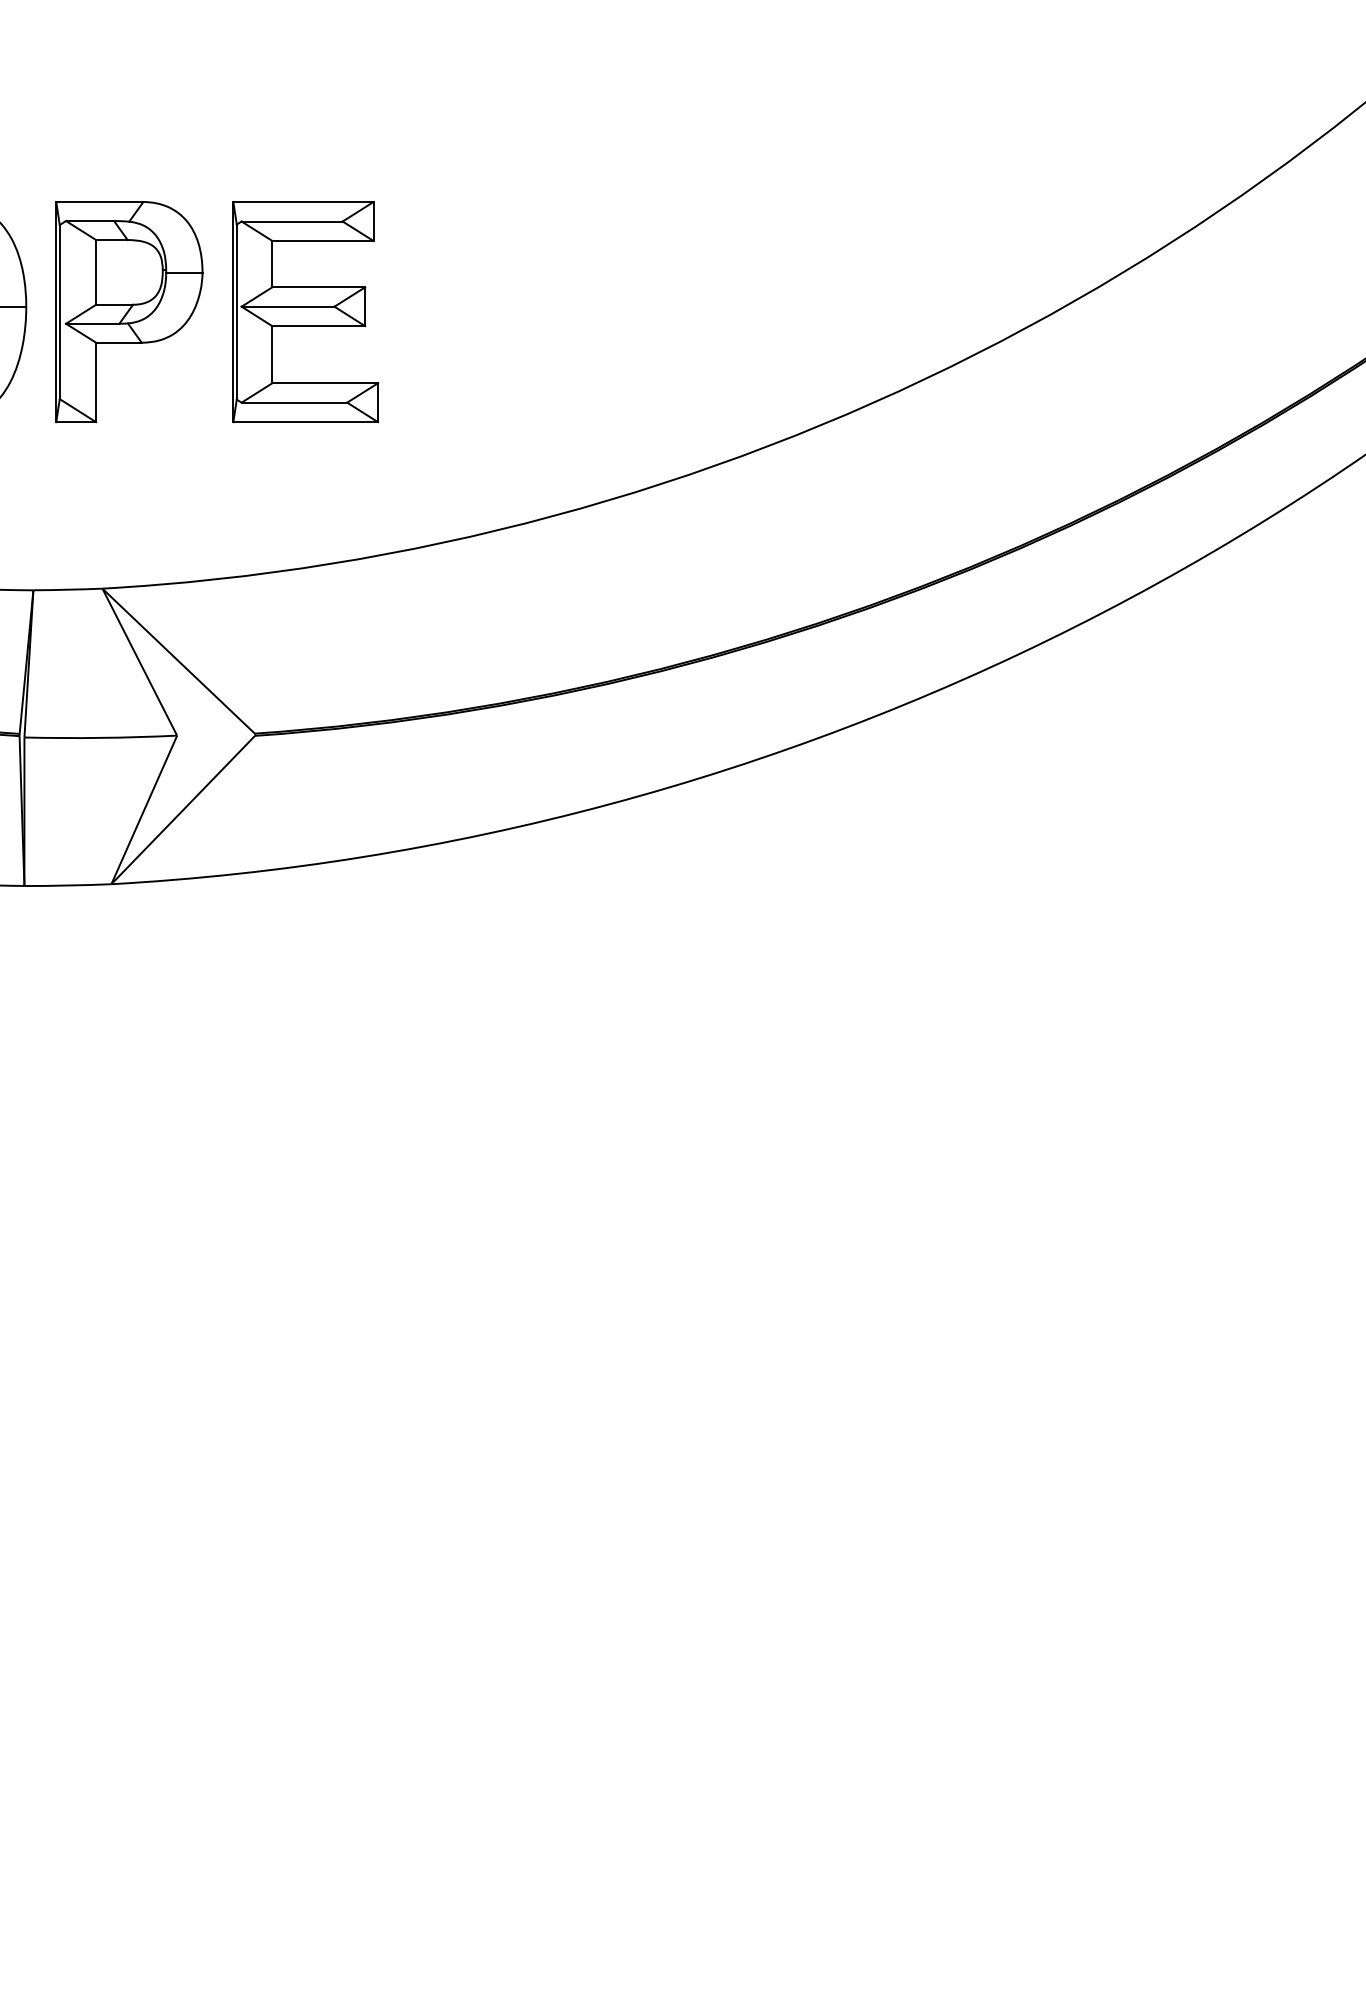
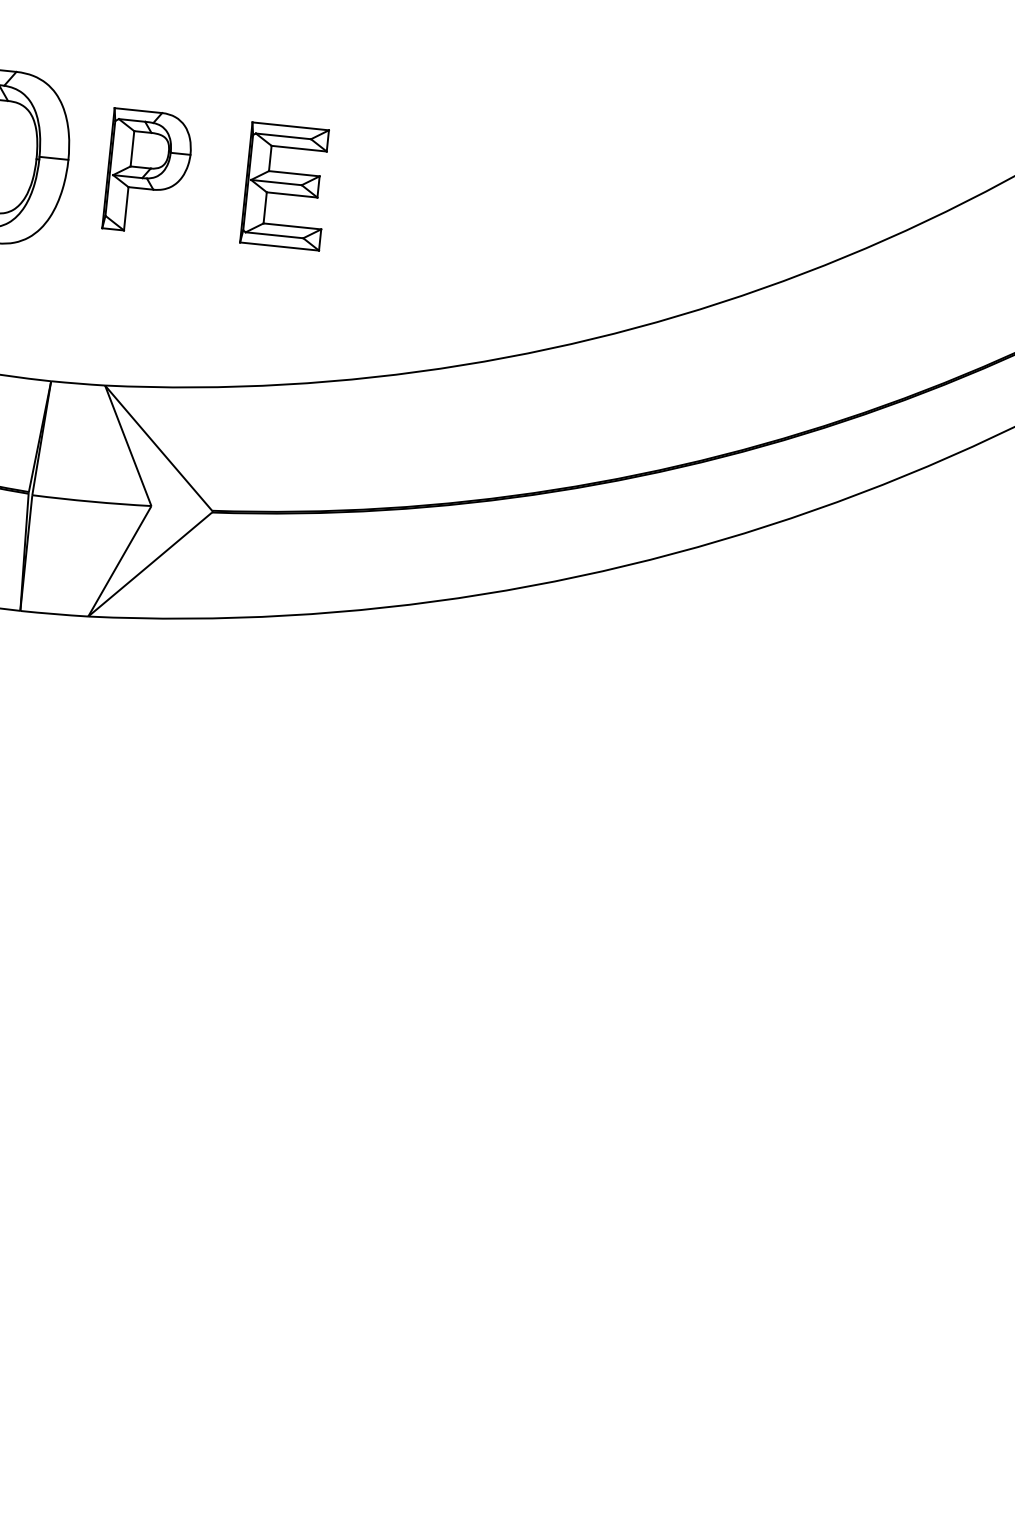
part: (129, 312) -> (148, 172), size x0.7
part: (305, 312) -> (285, 186), size x0.7

